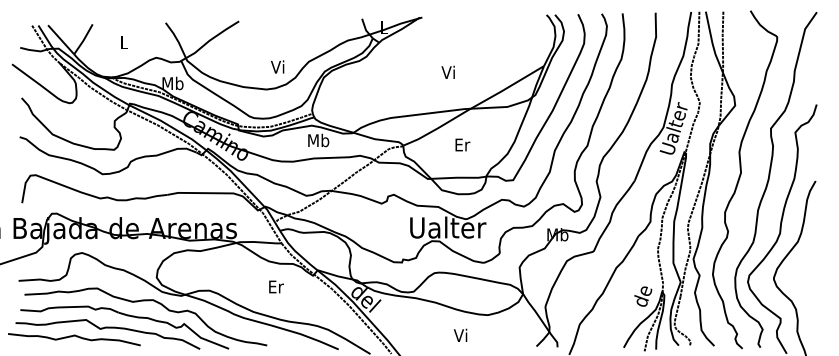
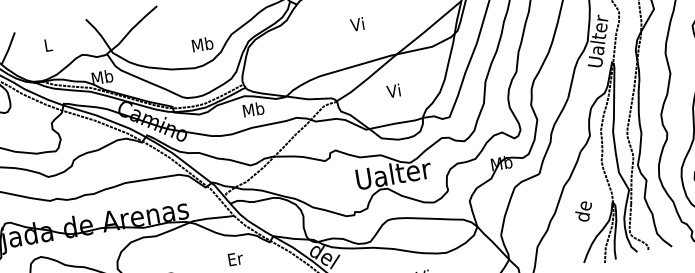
text: (278, 66) -> (202, 43), Vi -> Mb
text: (447, 71) -> (356, 23), moved
text: (462, 144) -> (394, 90), Er -> Vi
text: (643, 296) -> (584, 211), moved

